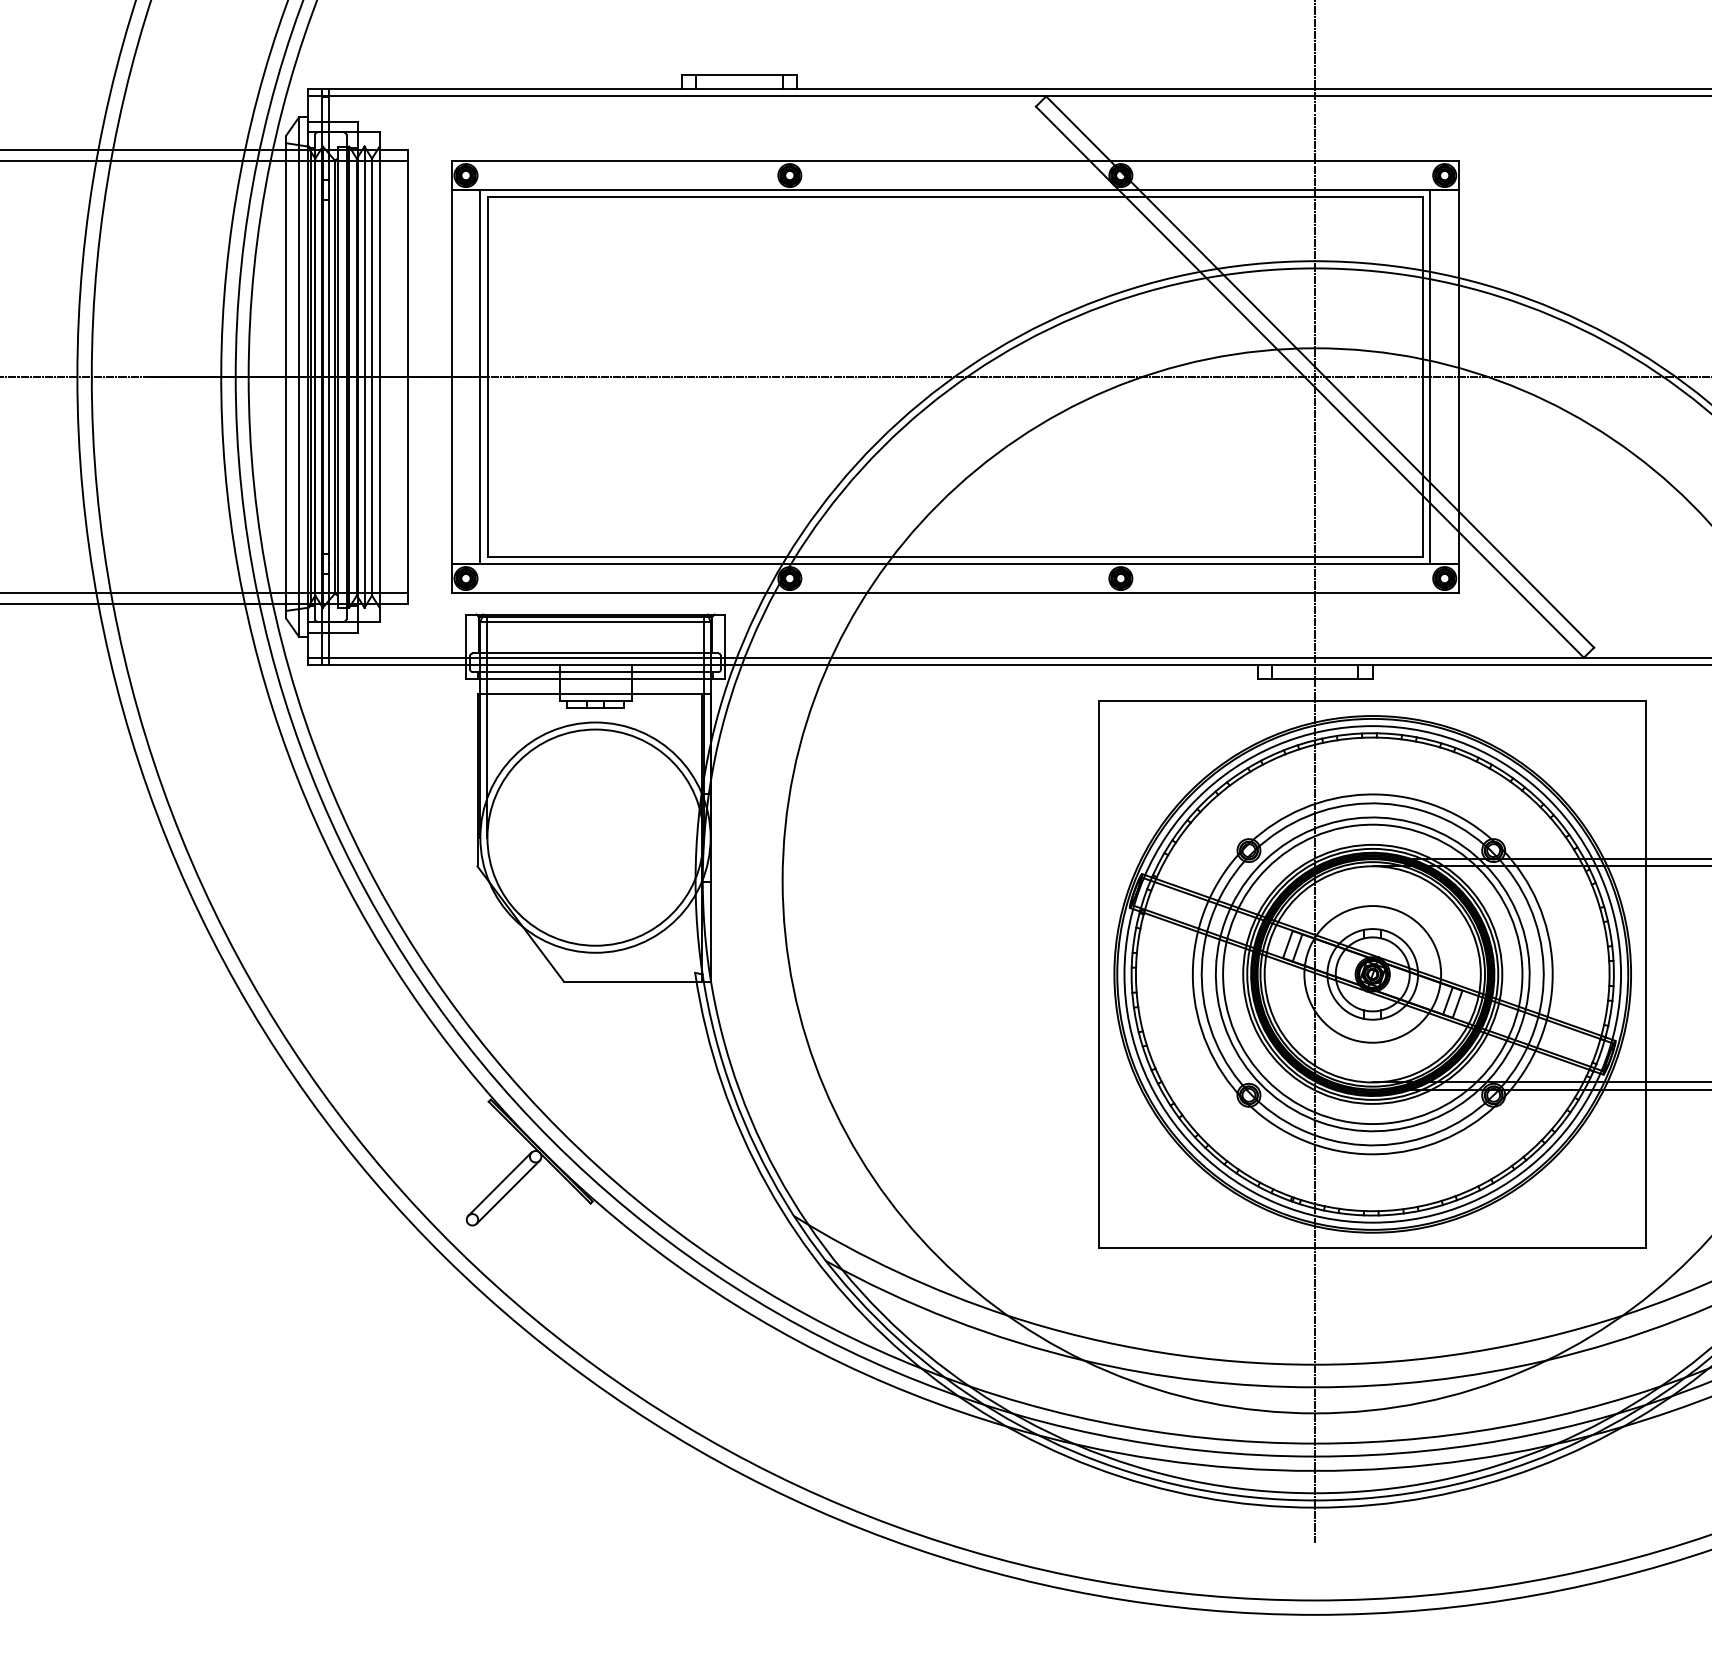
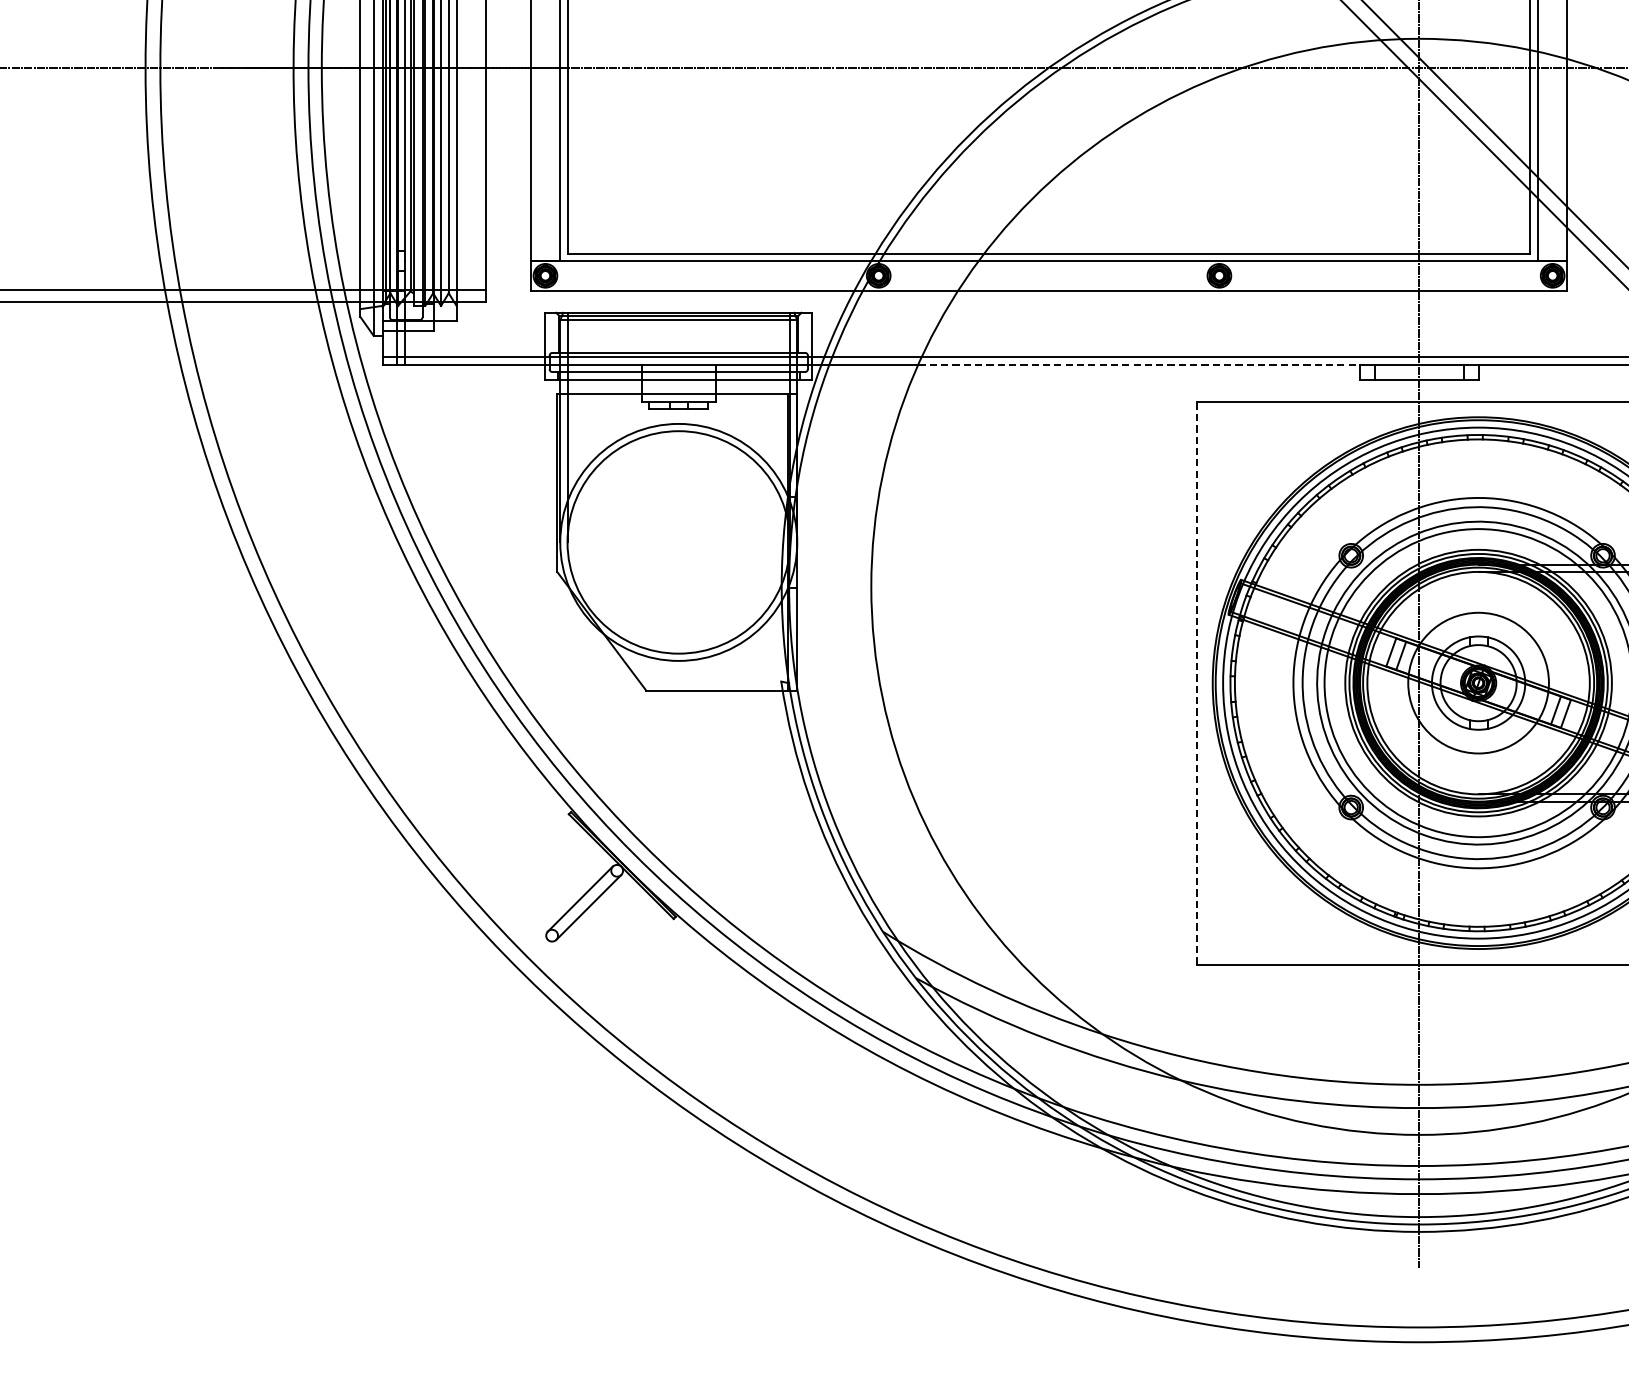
line: (1043, 664) -> (1139, 364), solid -> dashed
line: (1099, 973) -> (1197, 682), solid -> dashed

